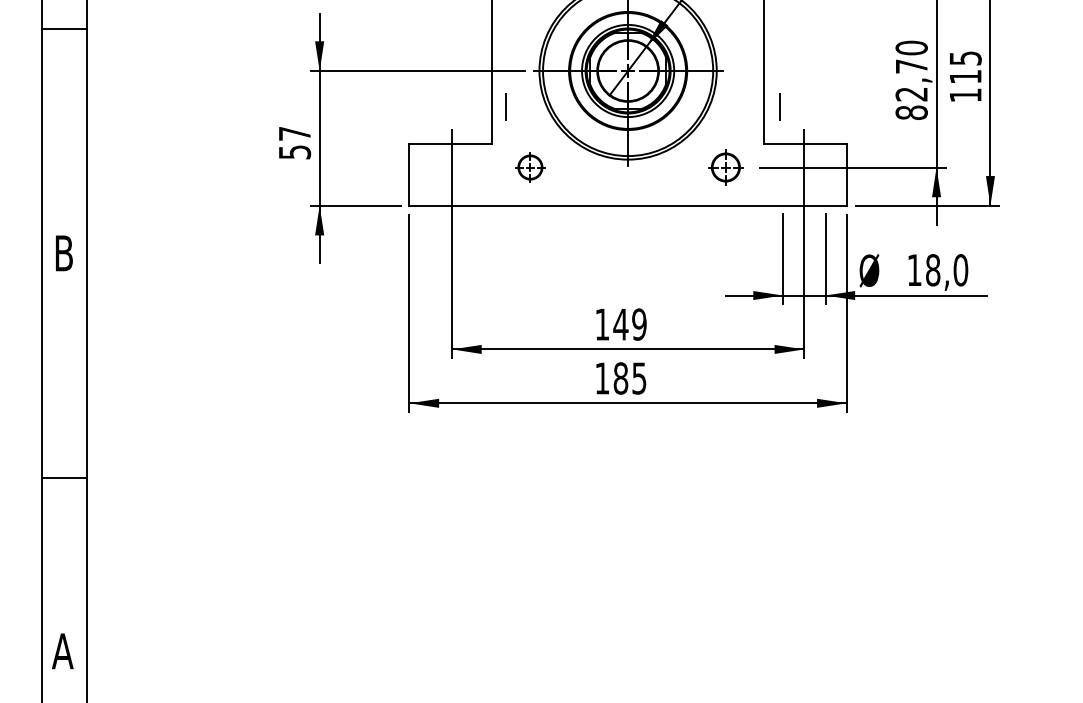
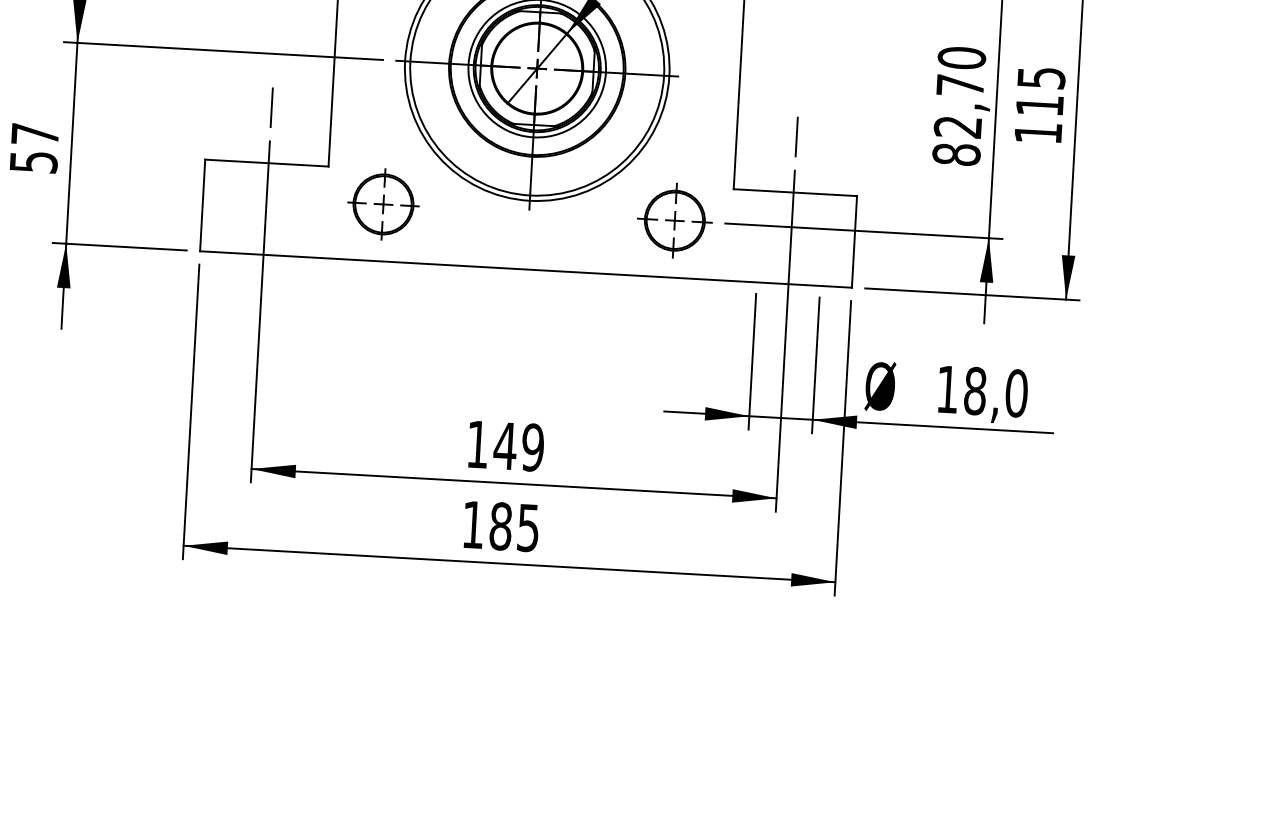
line: (505, 106) -> (271, 106), moved
line: (779, 106) -> (795, 136), moved
part: (530, 167) -> (383, 204), size x1.67
part: (725, 167) -> (674, 220), size x1.43

